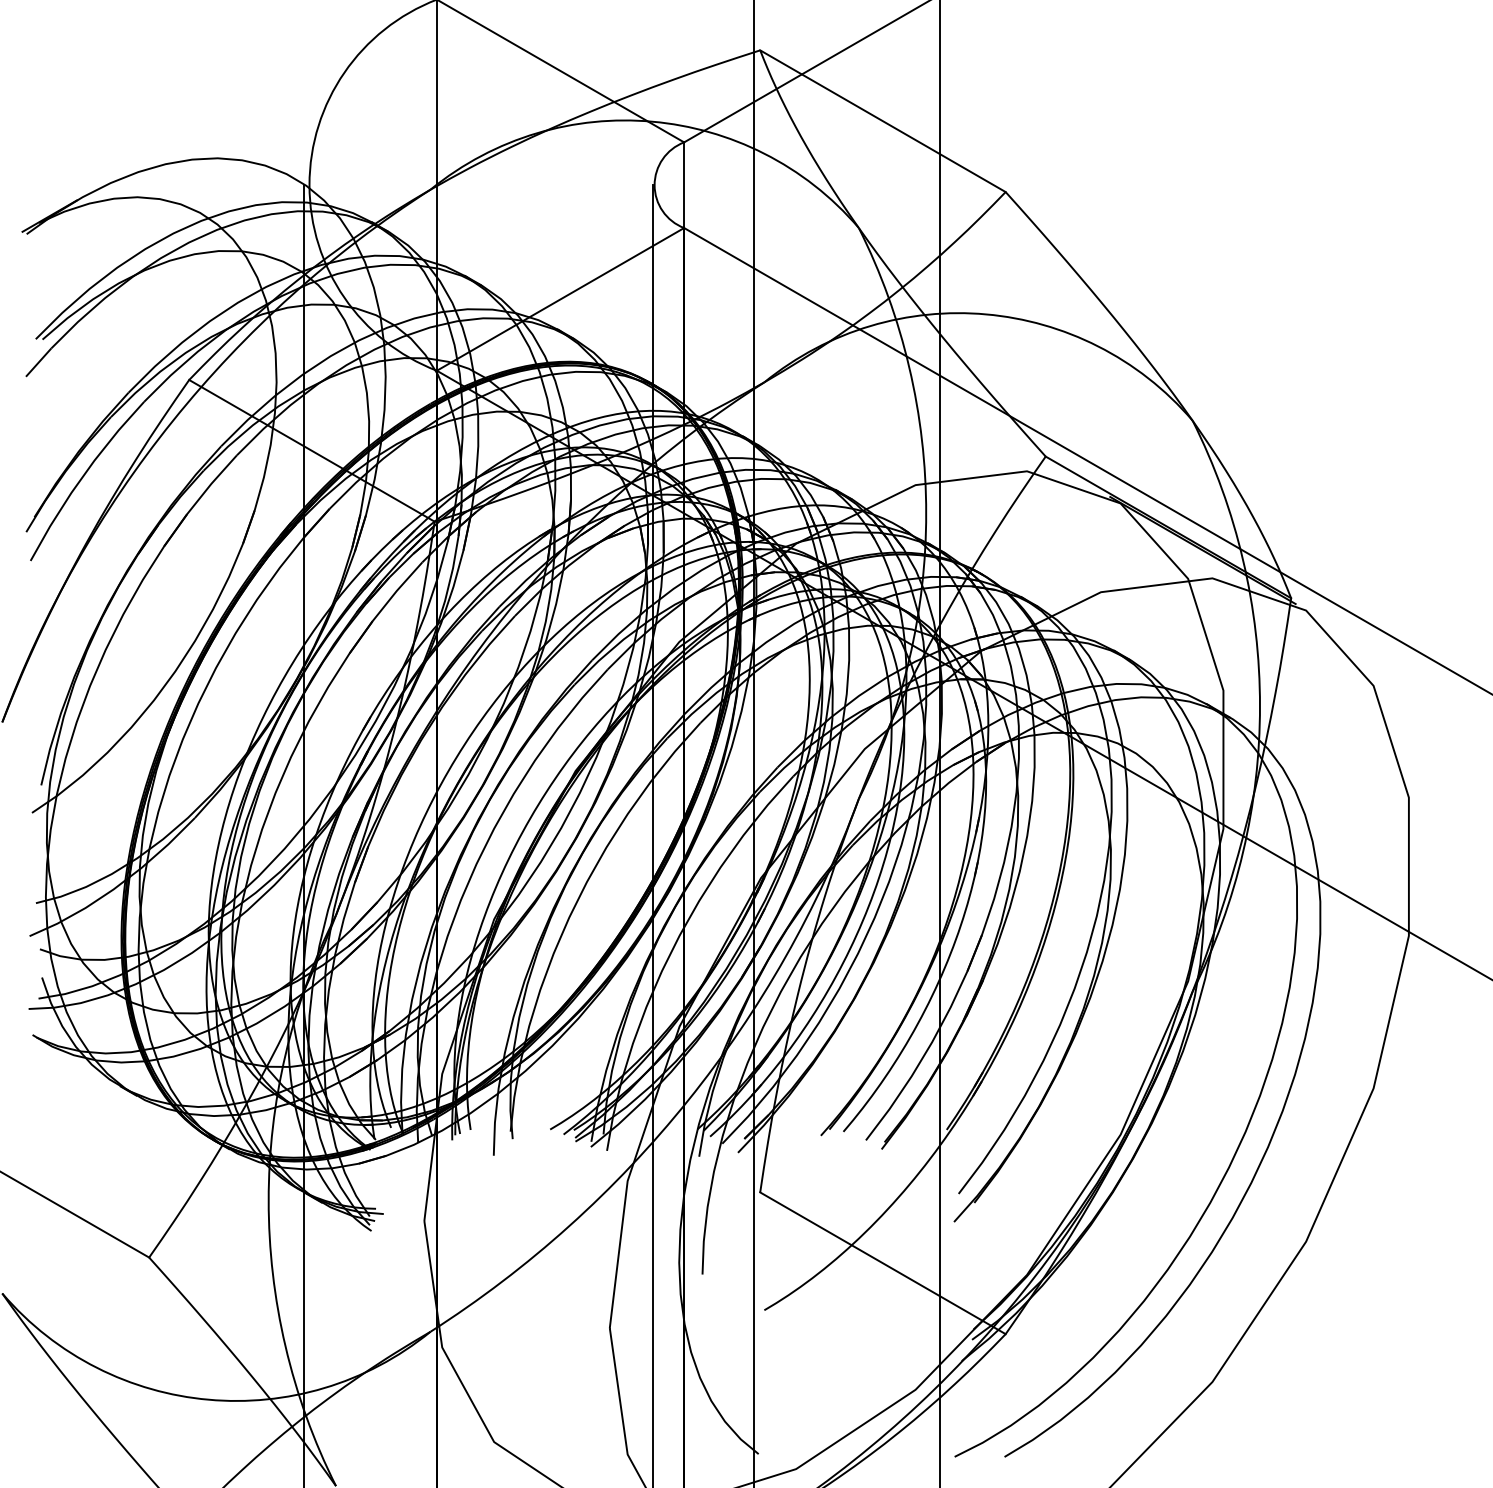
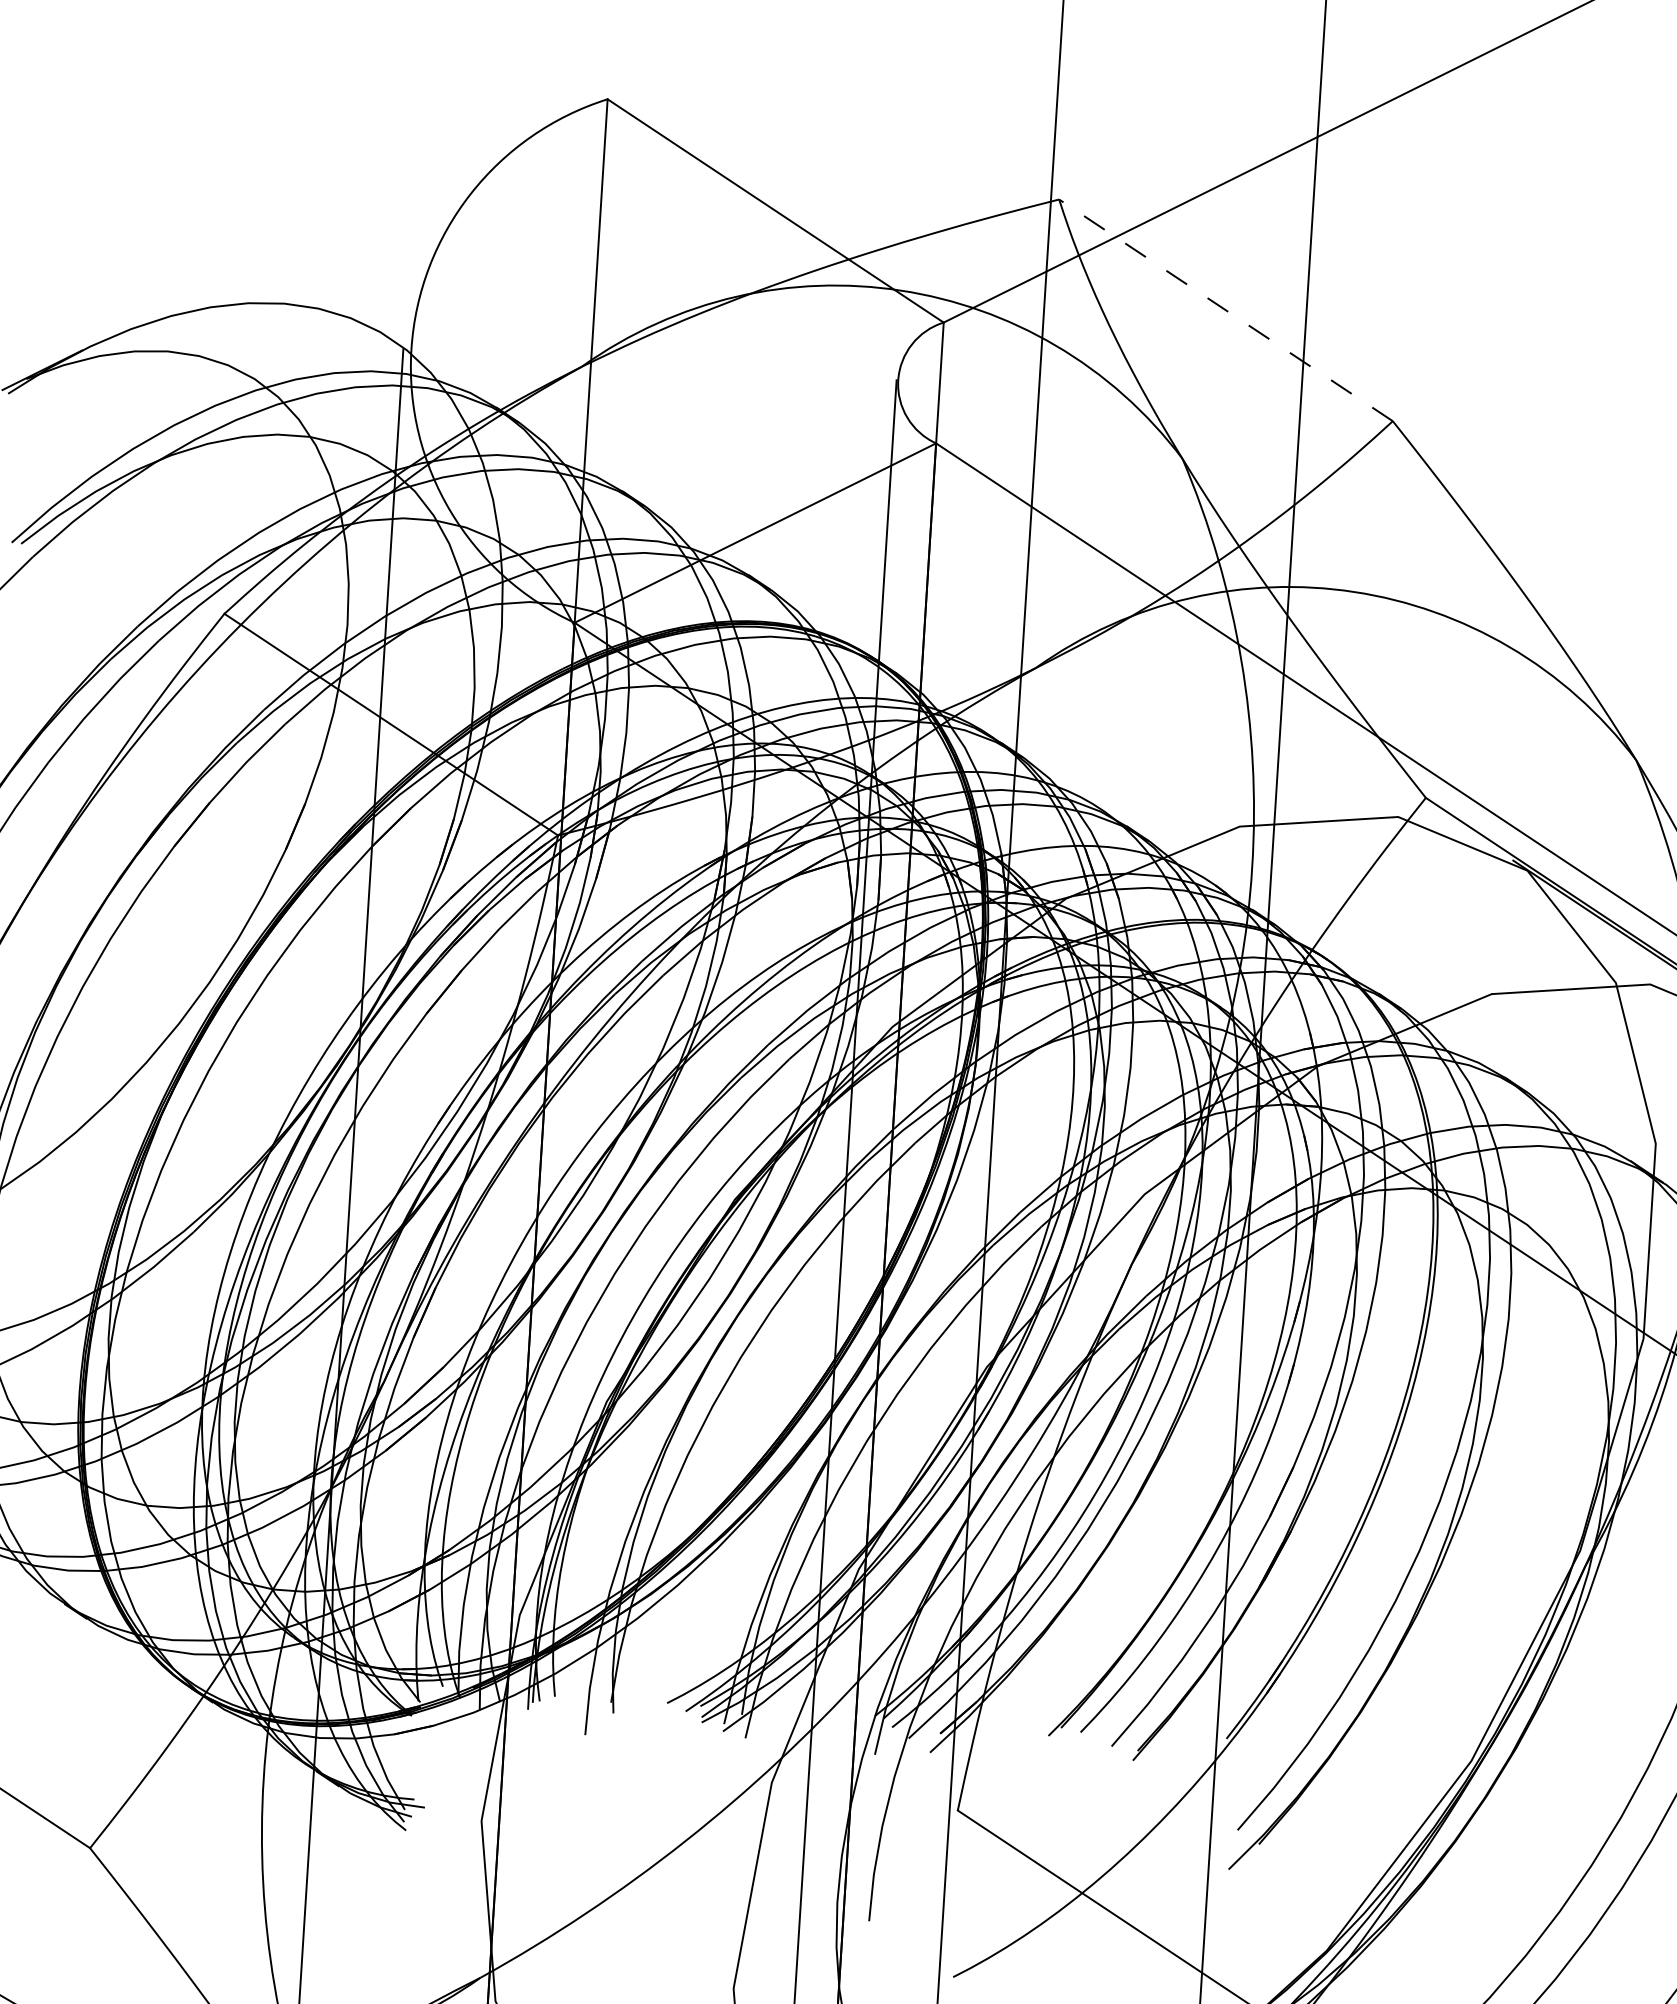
line: (882, 121) -> (1225, 310), solid -> dashed

